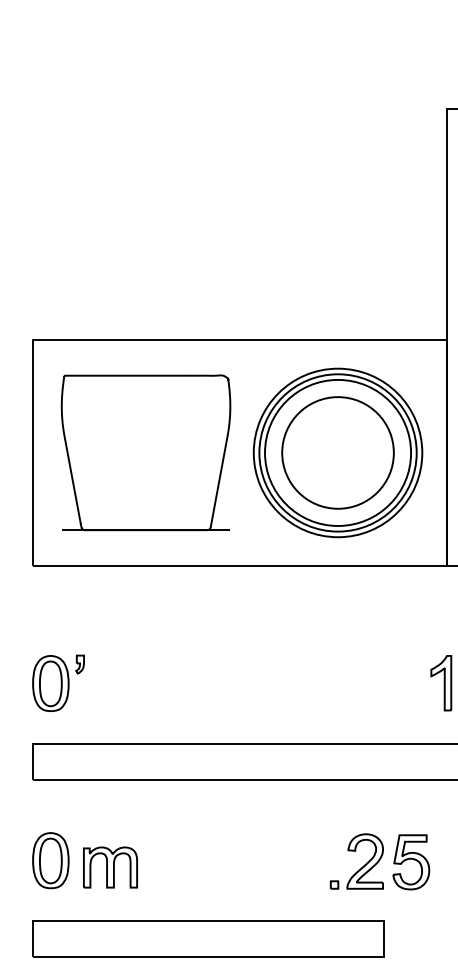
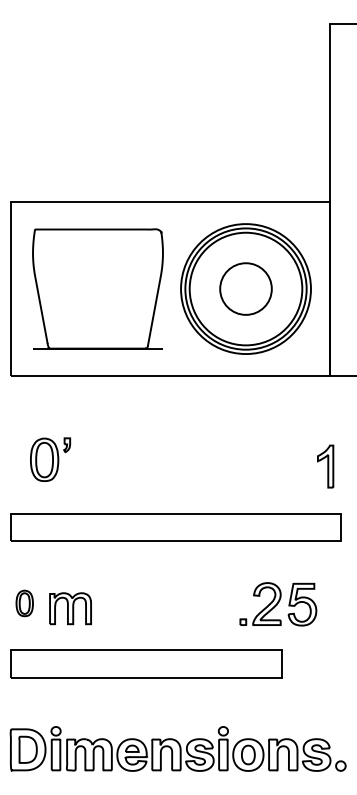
circle: (337, 453) -> (245, 289), size x0.6
part: (58, 683) -> (50, 459), moved
part: (50, 860) -> (24, 603), size x0.6

